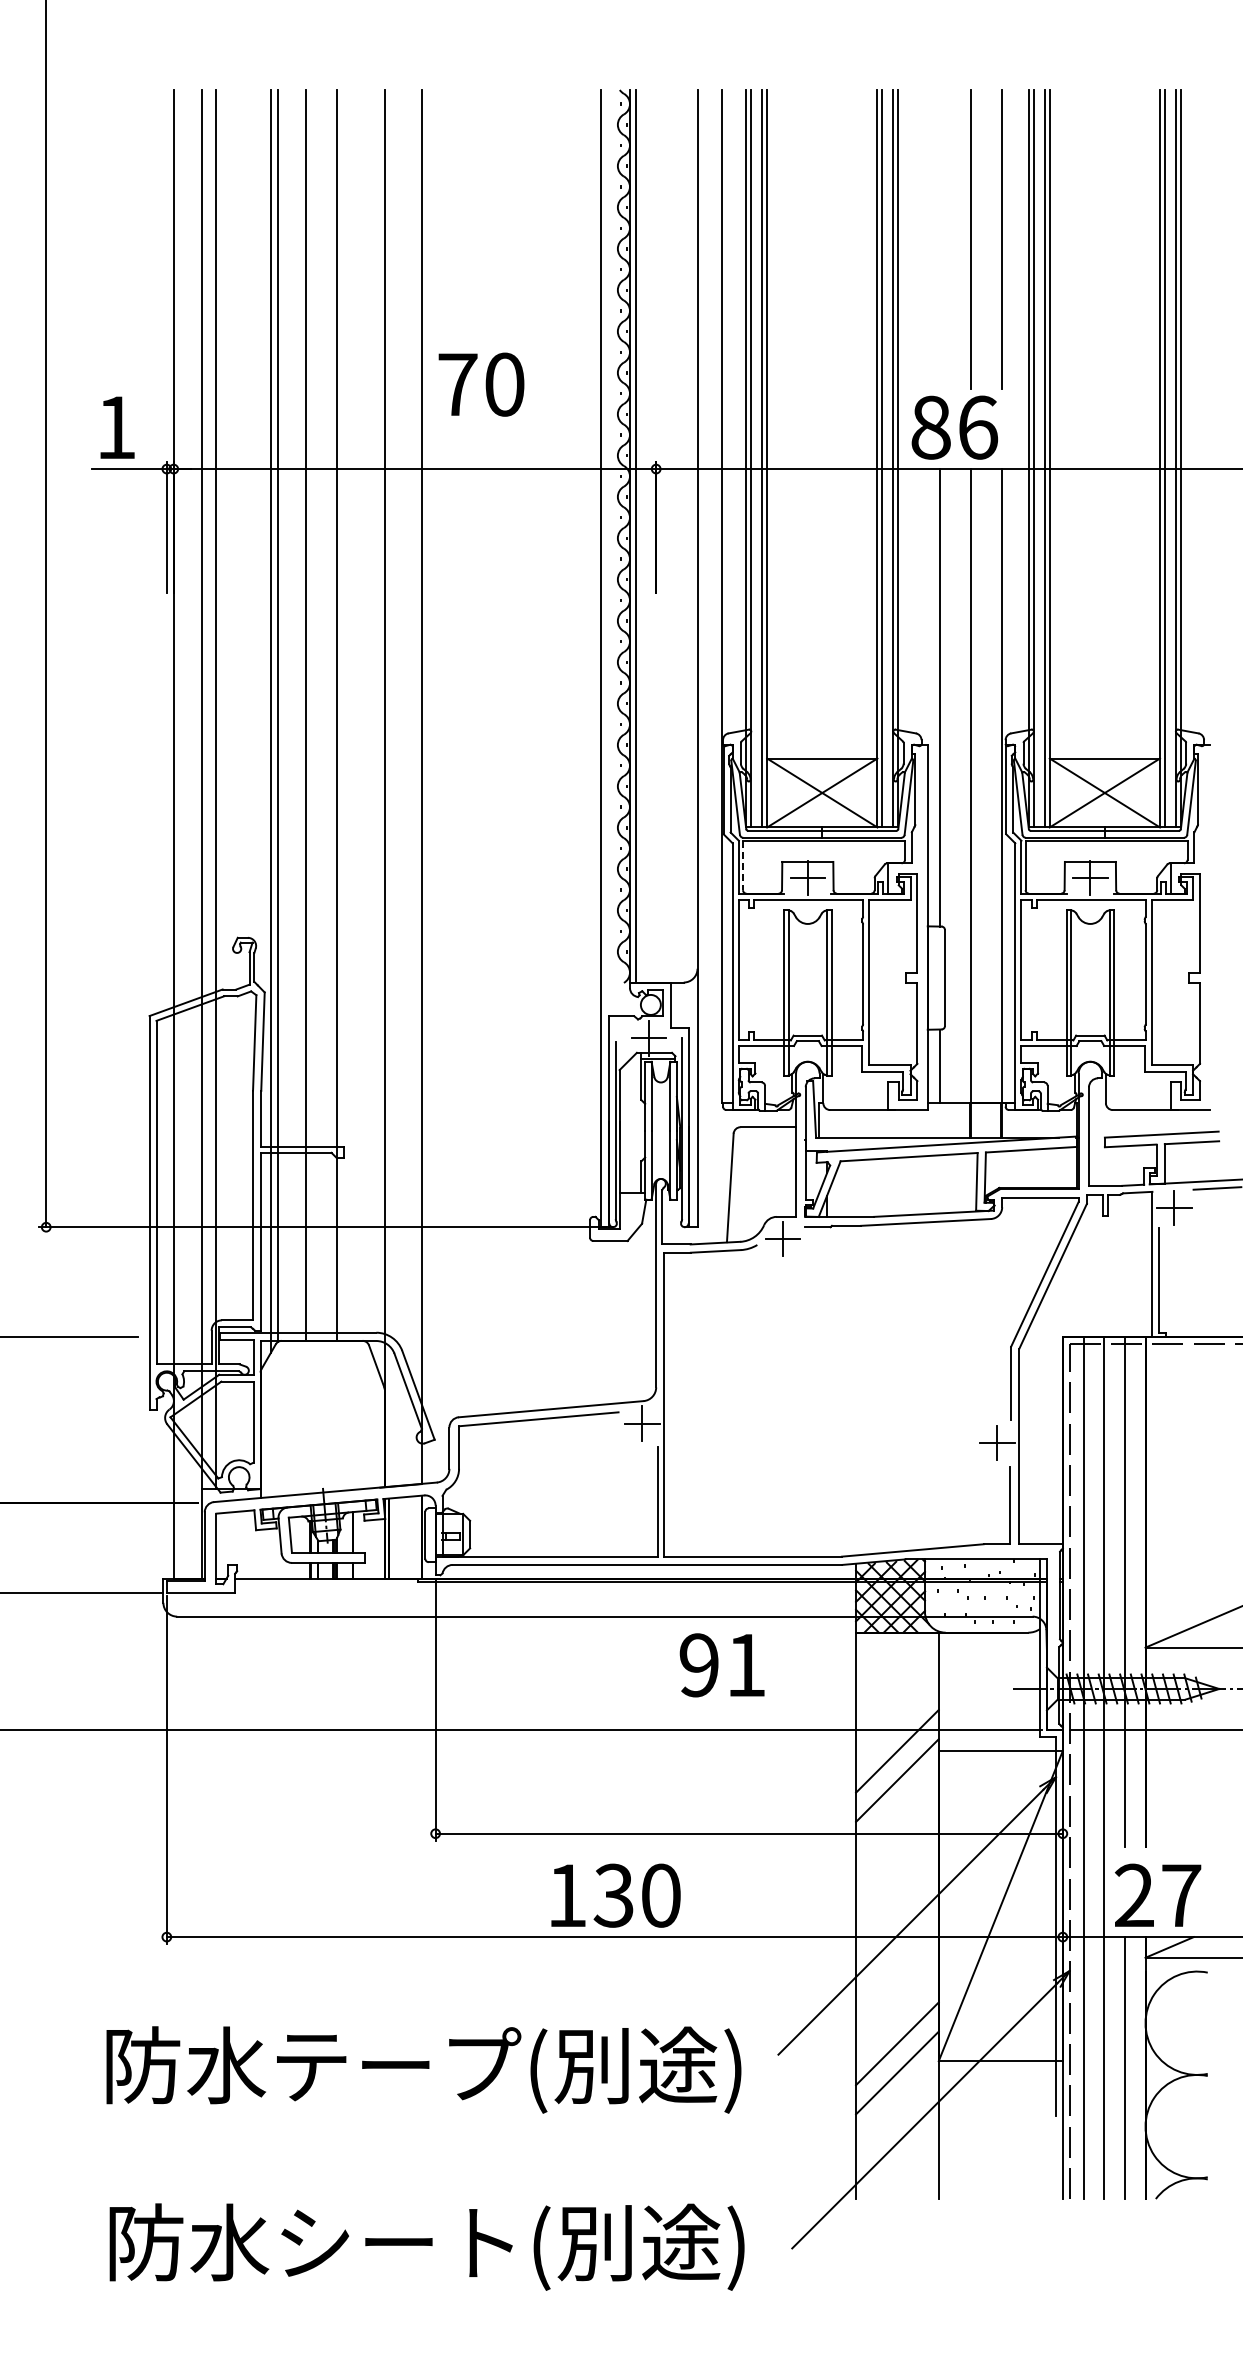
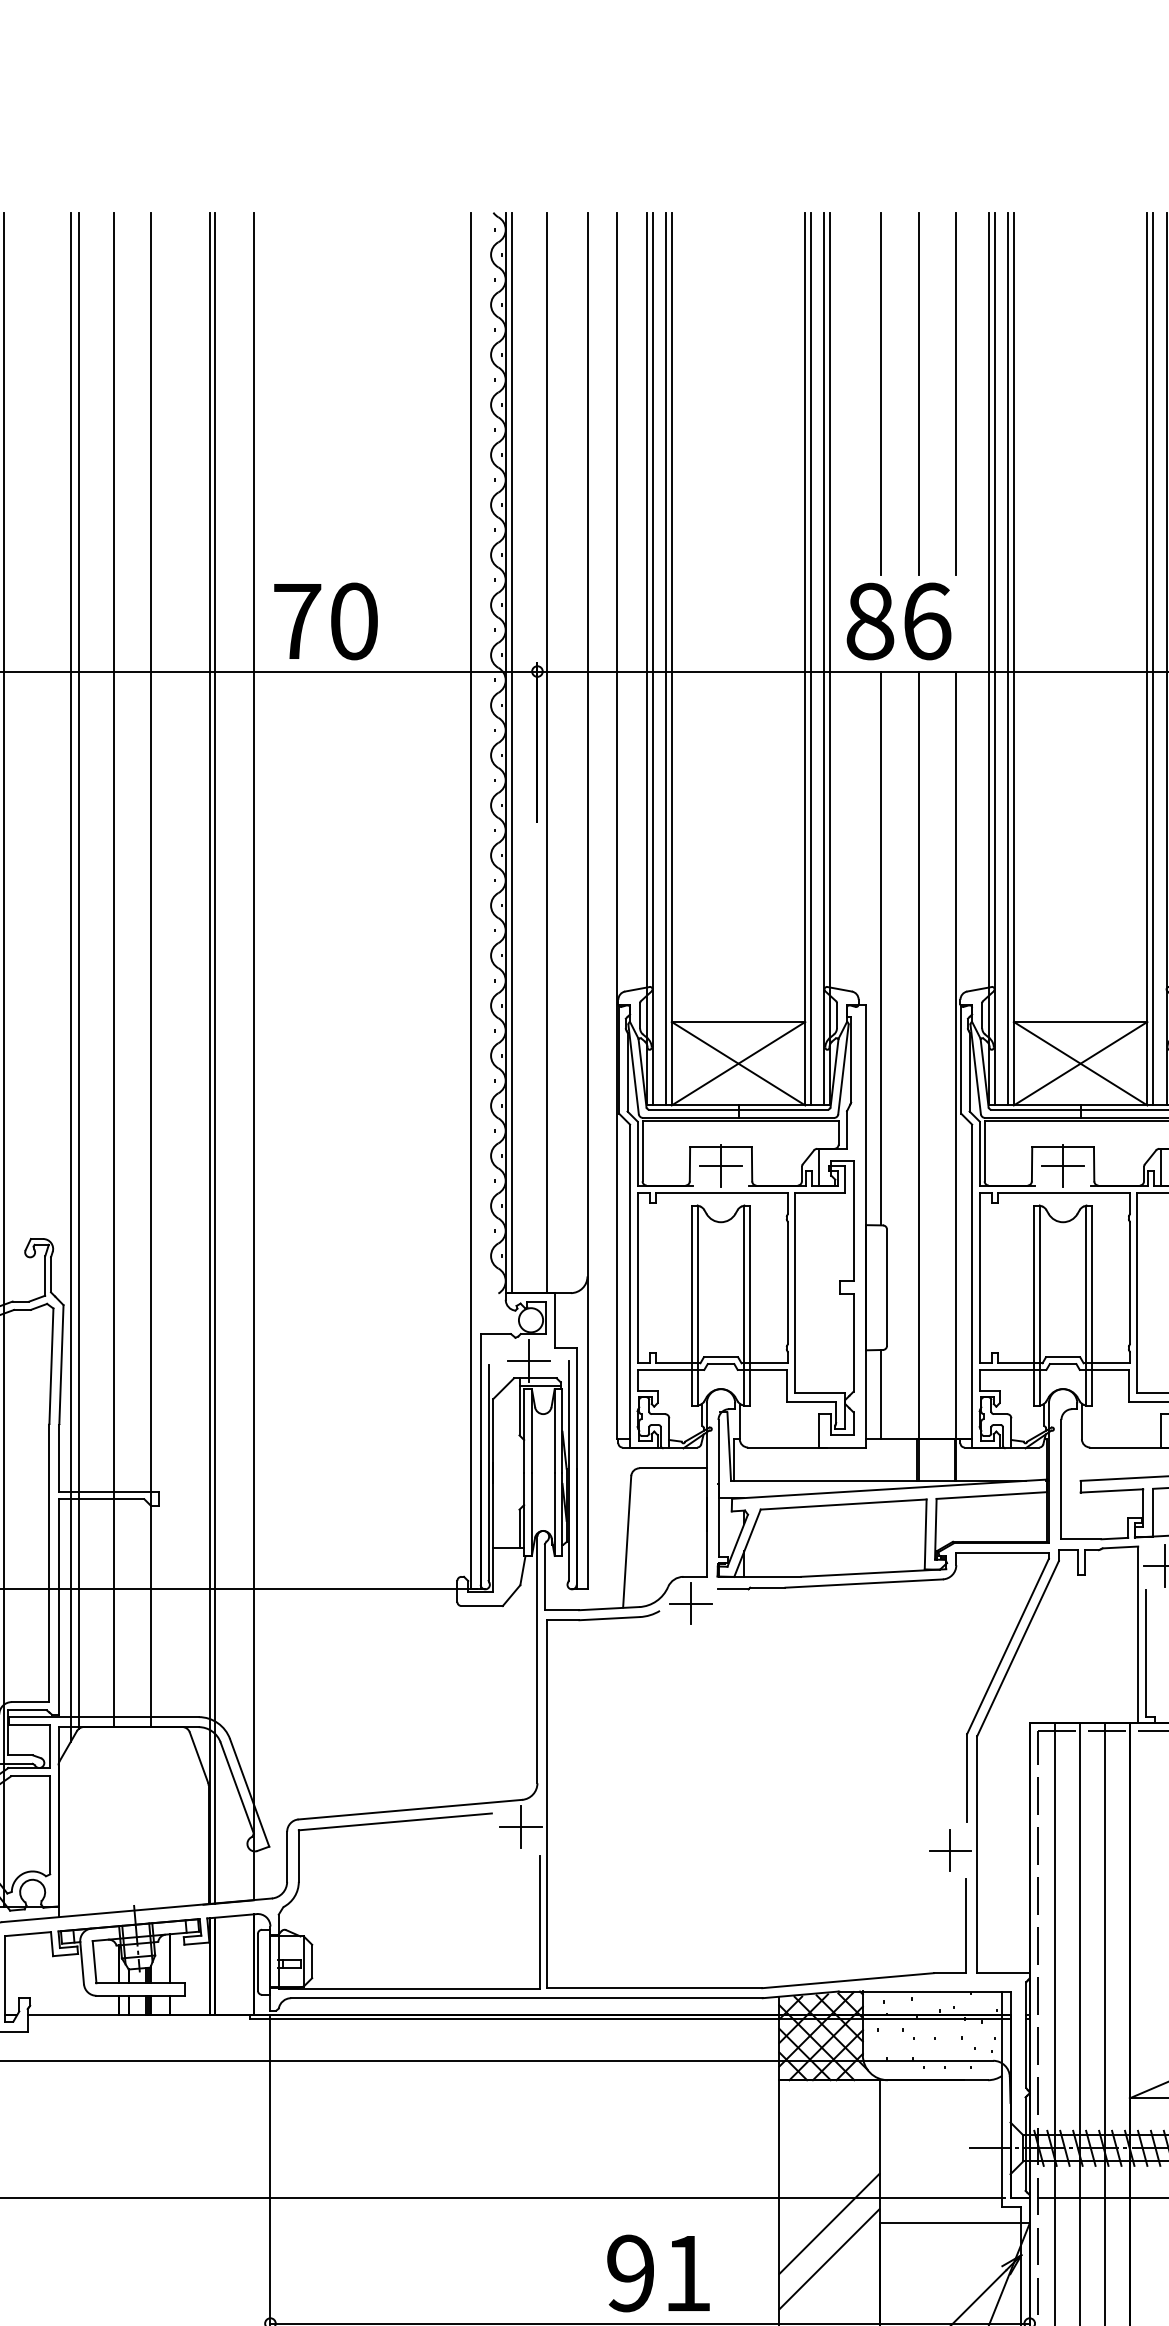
line: (940, 239) -> (881, 393), added
text: (481, 384) -> (325, 621), moved
line: (664, 536) -> (547, 753), added
line: (389, 788) -> (214, 1058), added
line: (743, 865) -> (643, 1151), dashed -> solid
text: (721, 1665) -> (657, 2273), moved

